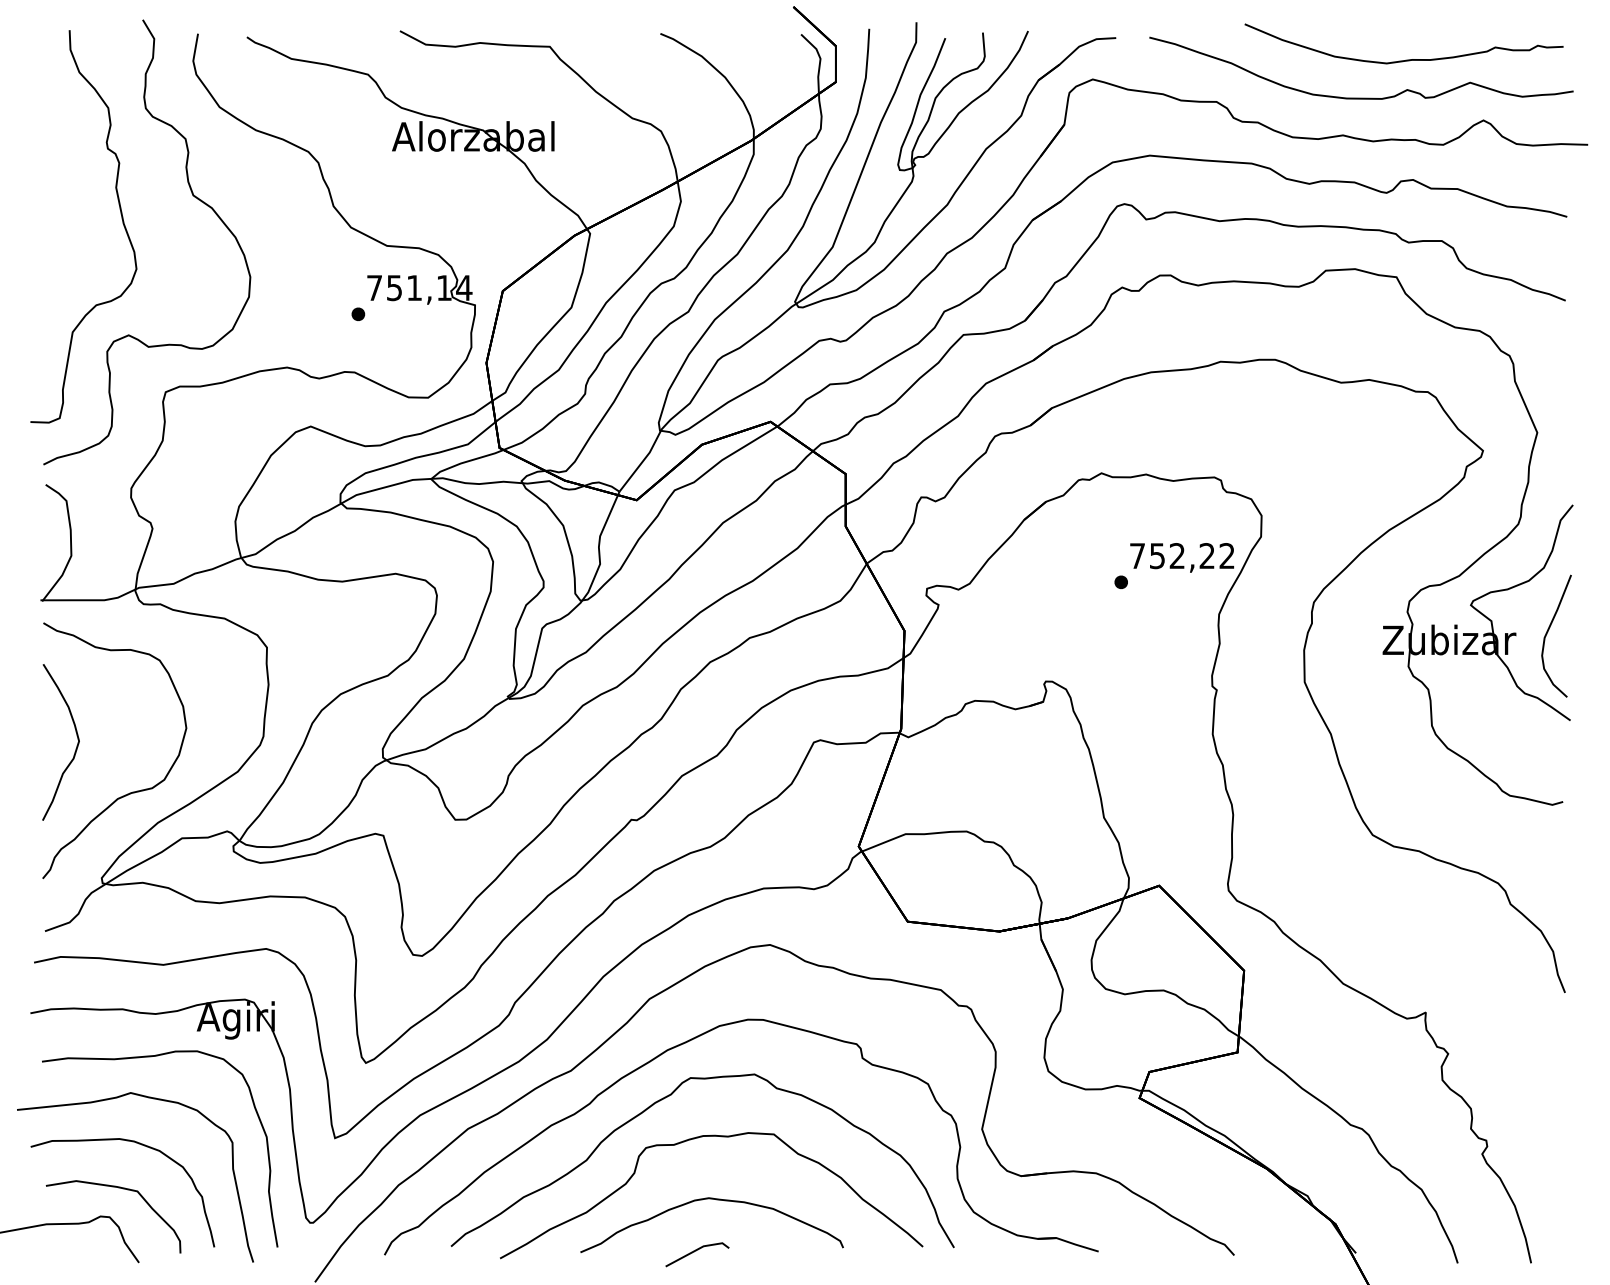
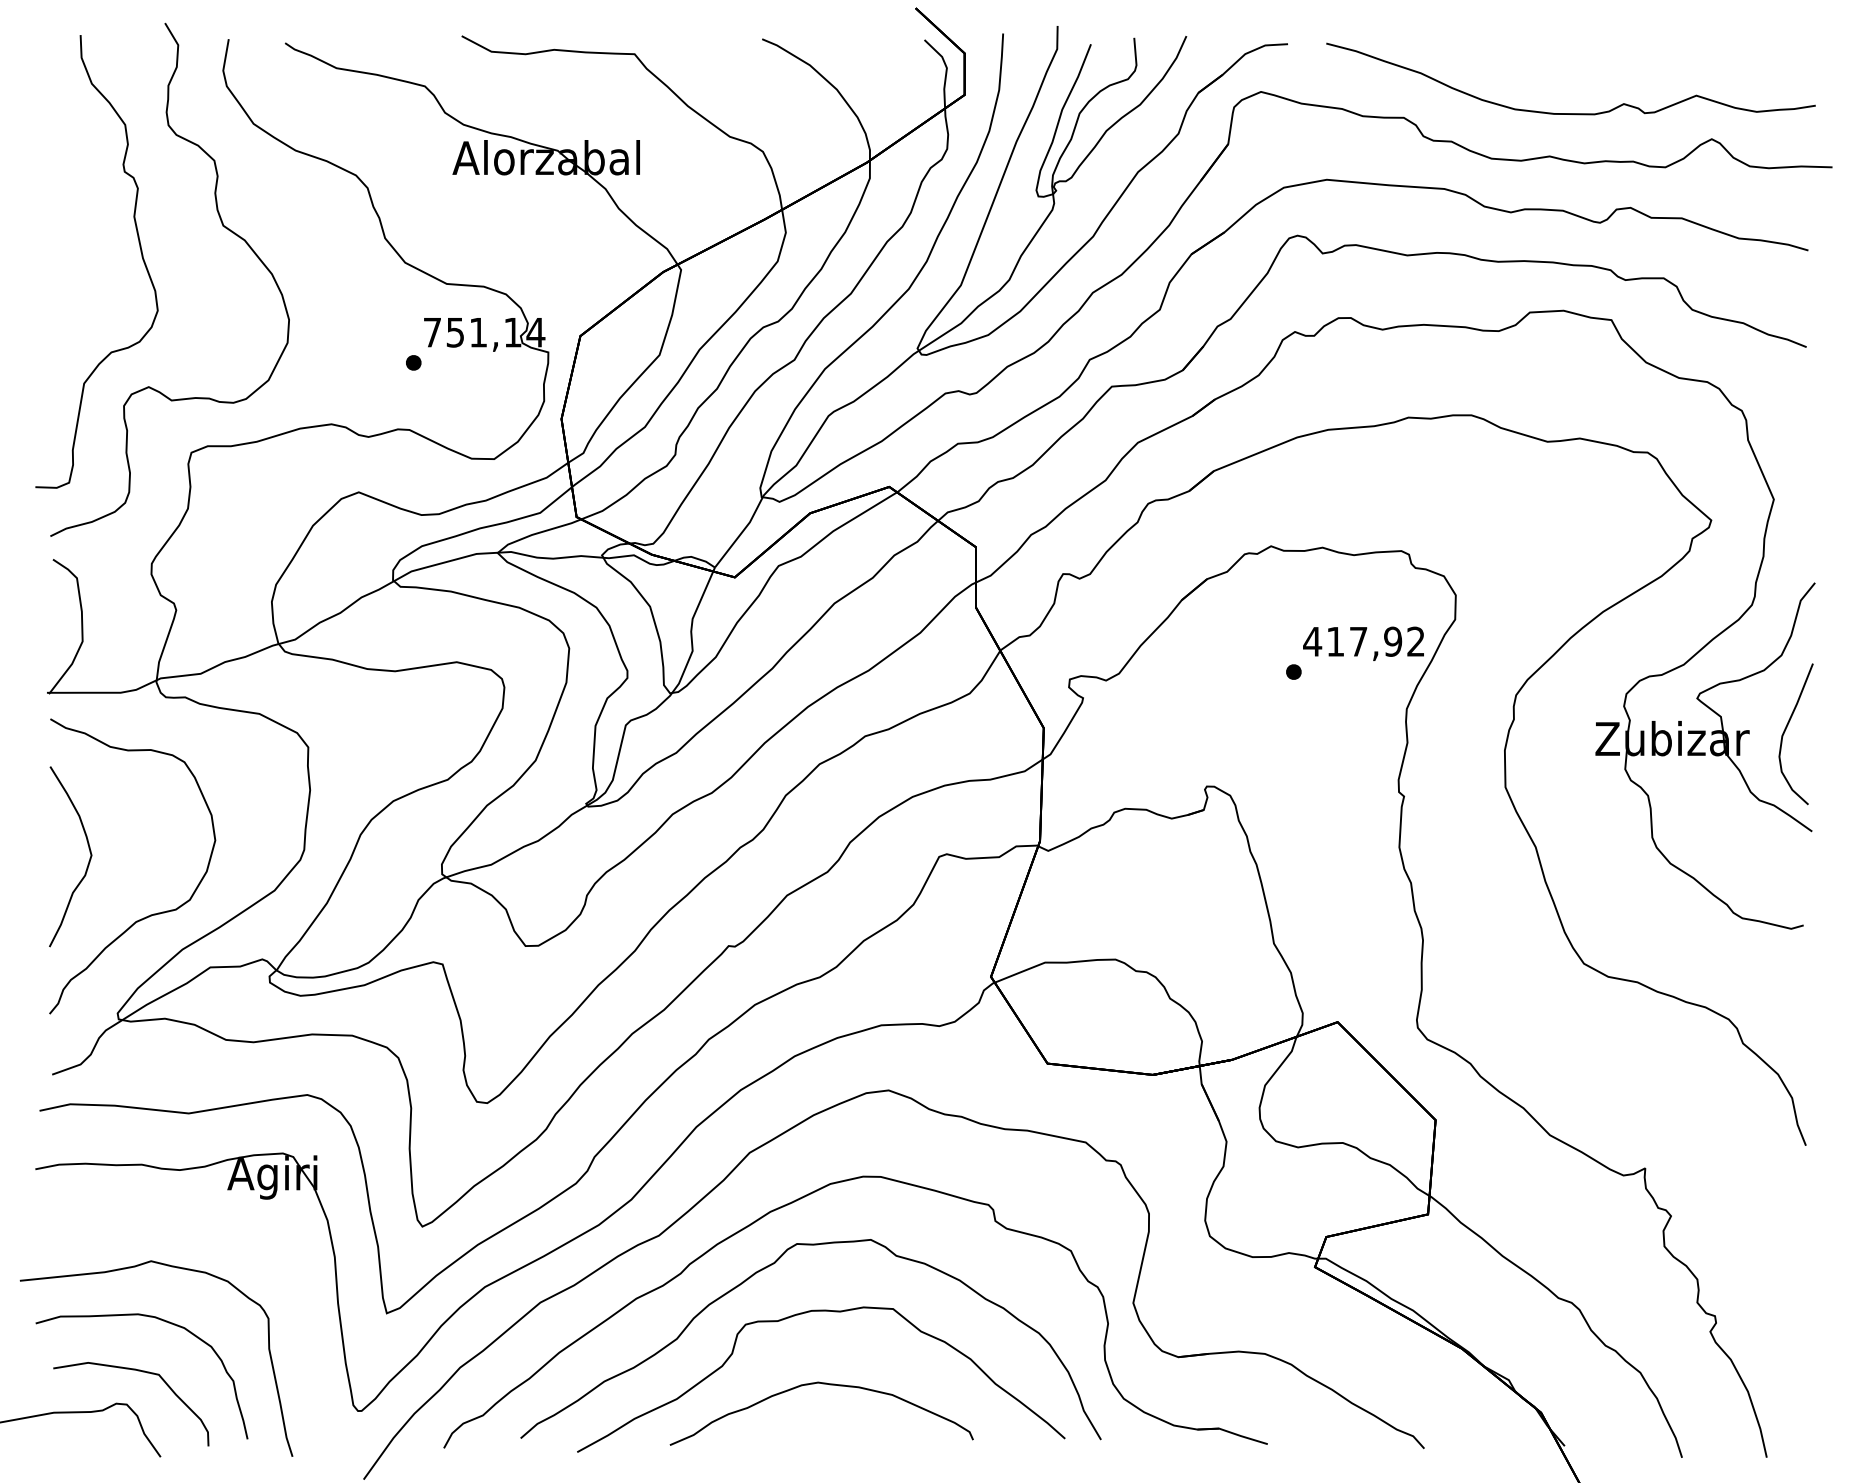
part: (1405, 59) -> (1621, 68), removed
text: (1172, 556) -> (1352, 642), 752,22 -> 417,92
curve: (151, 1057) -> (175, 1220), removed
part: (697, 1254) -> (804, 1447), removed

